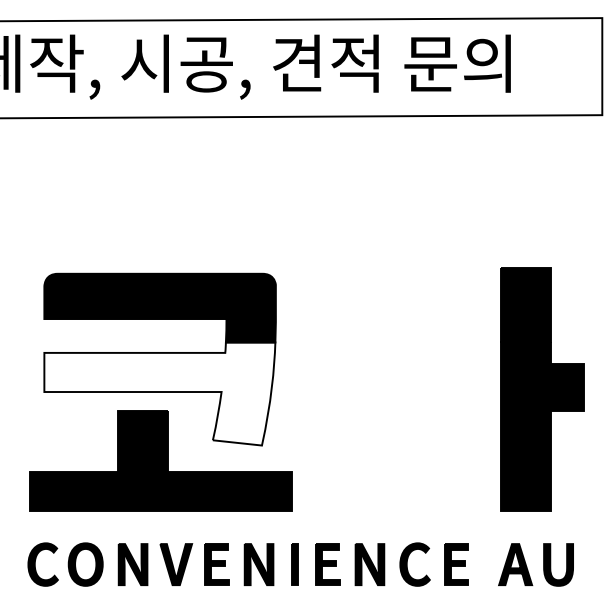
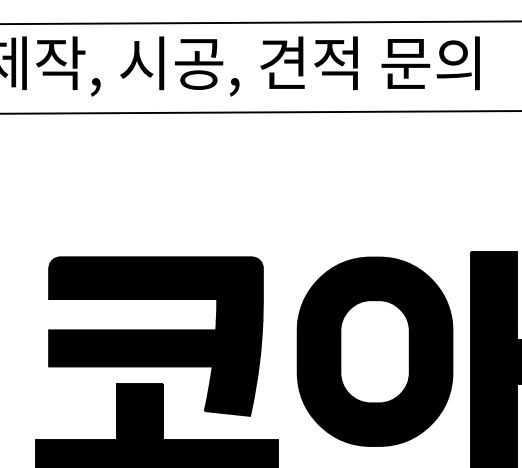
part: (396, 375) -> (374, 351), added
fill: (159, 393) -> (155, 367), added

